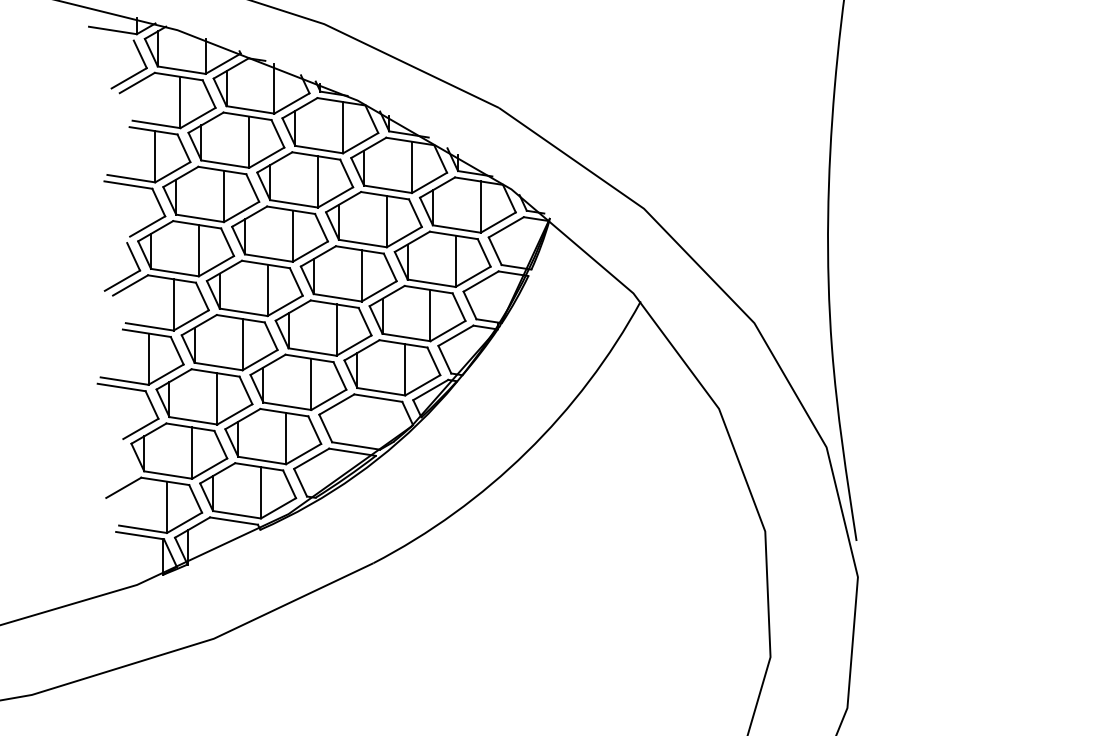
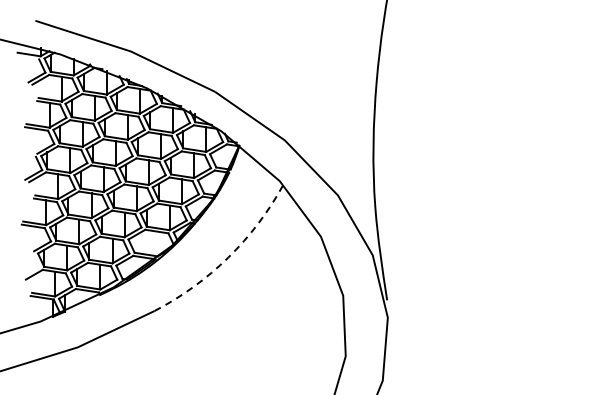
arc: (527, 452) -> (228, 257), solid -> dashed

